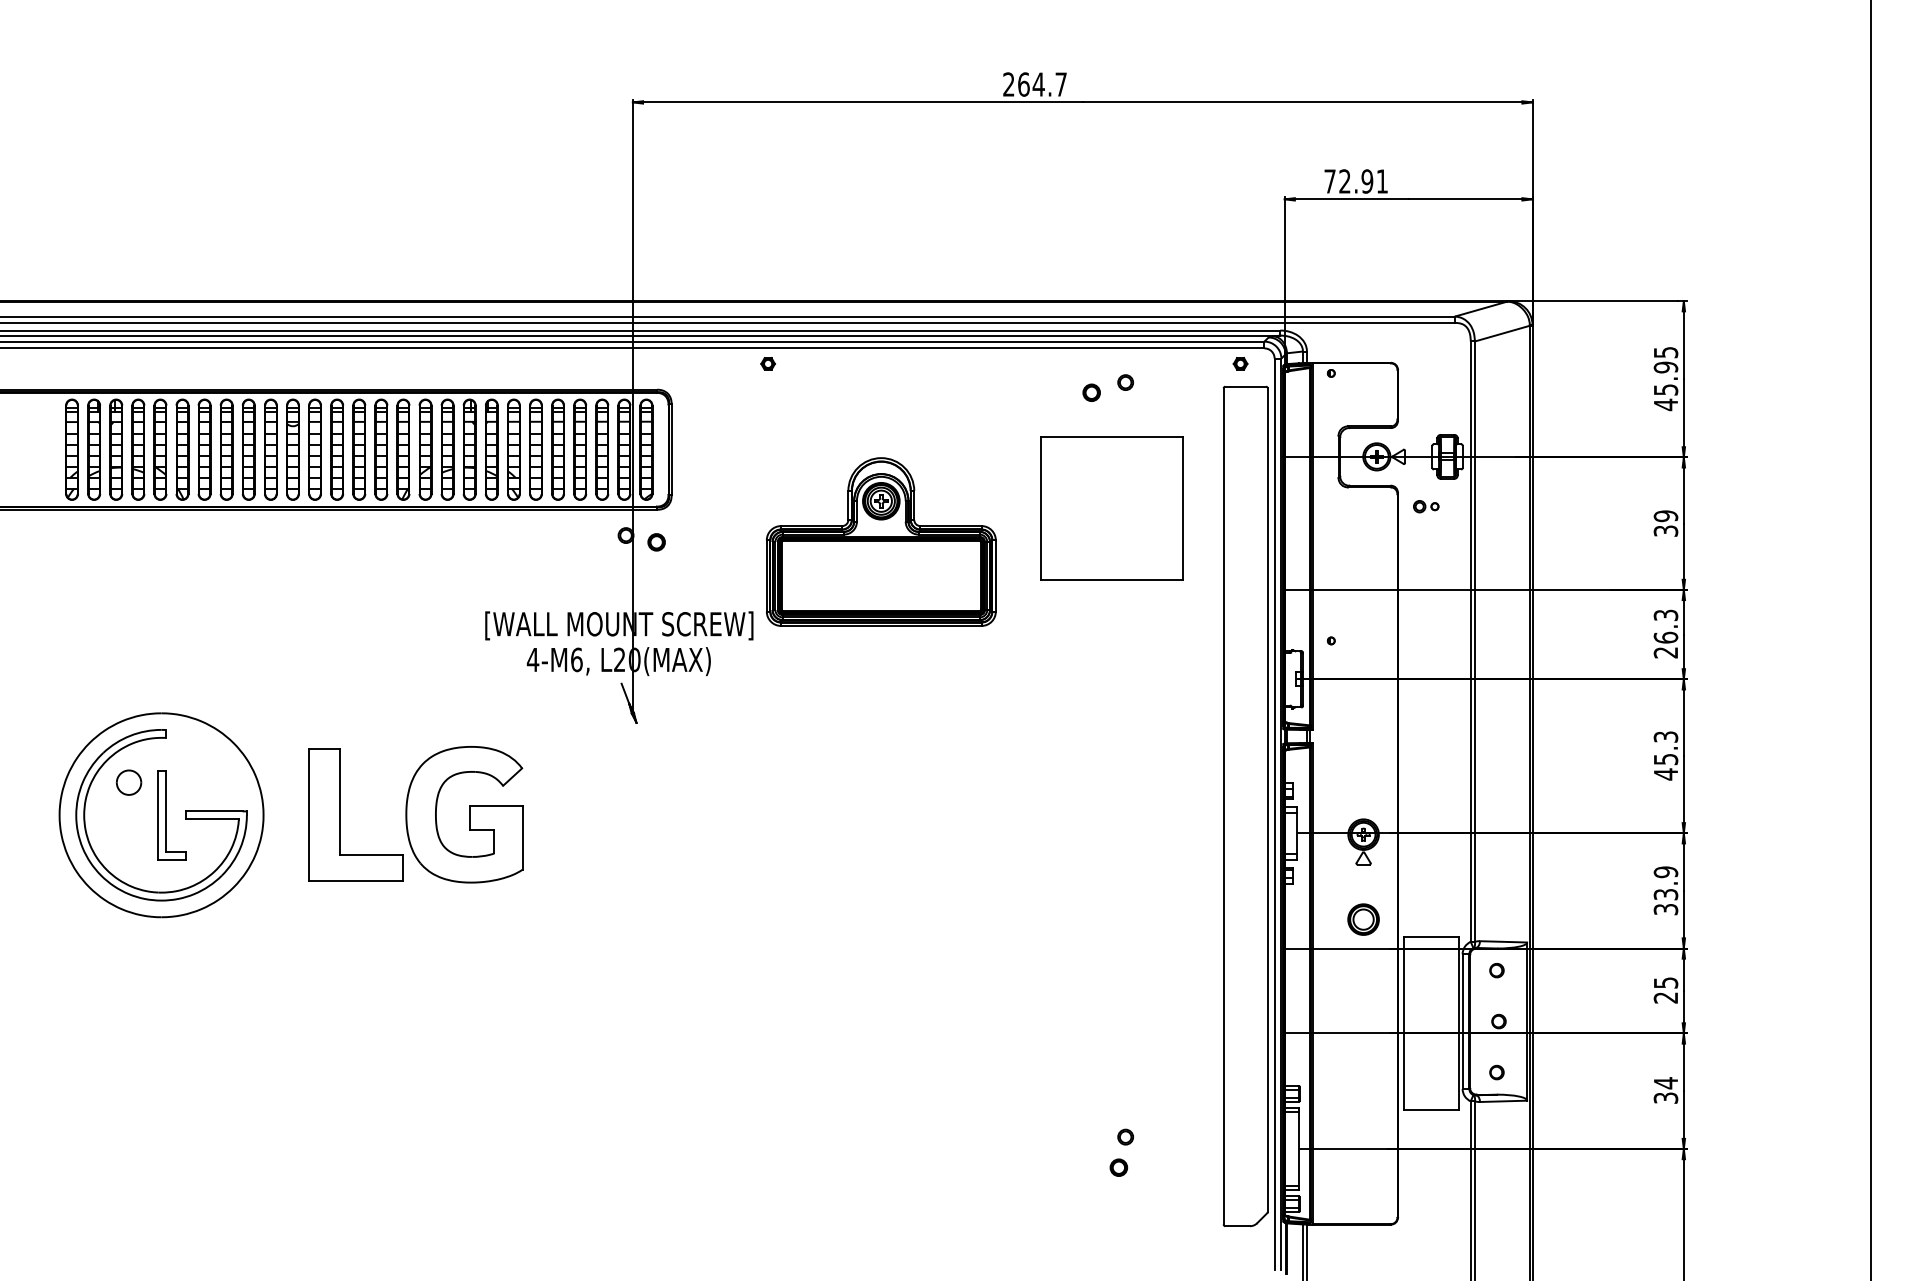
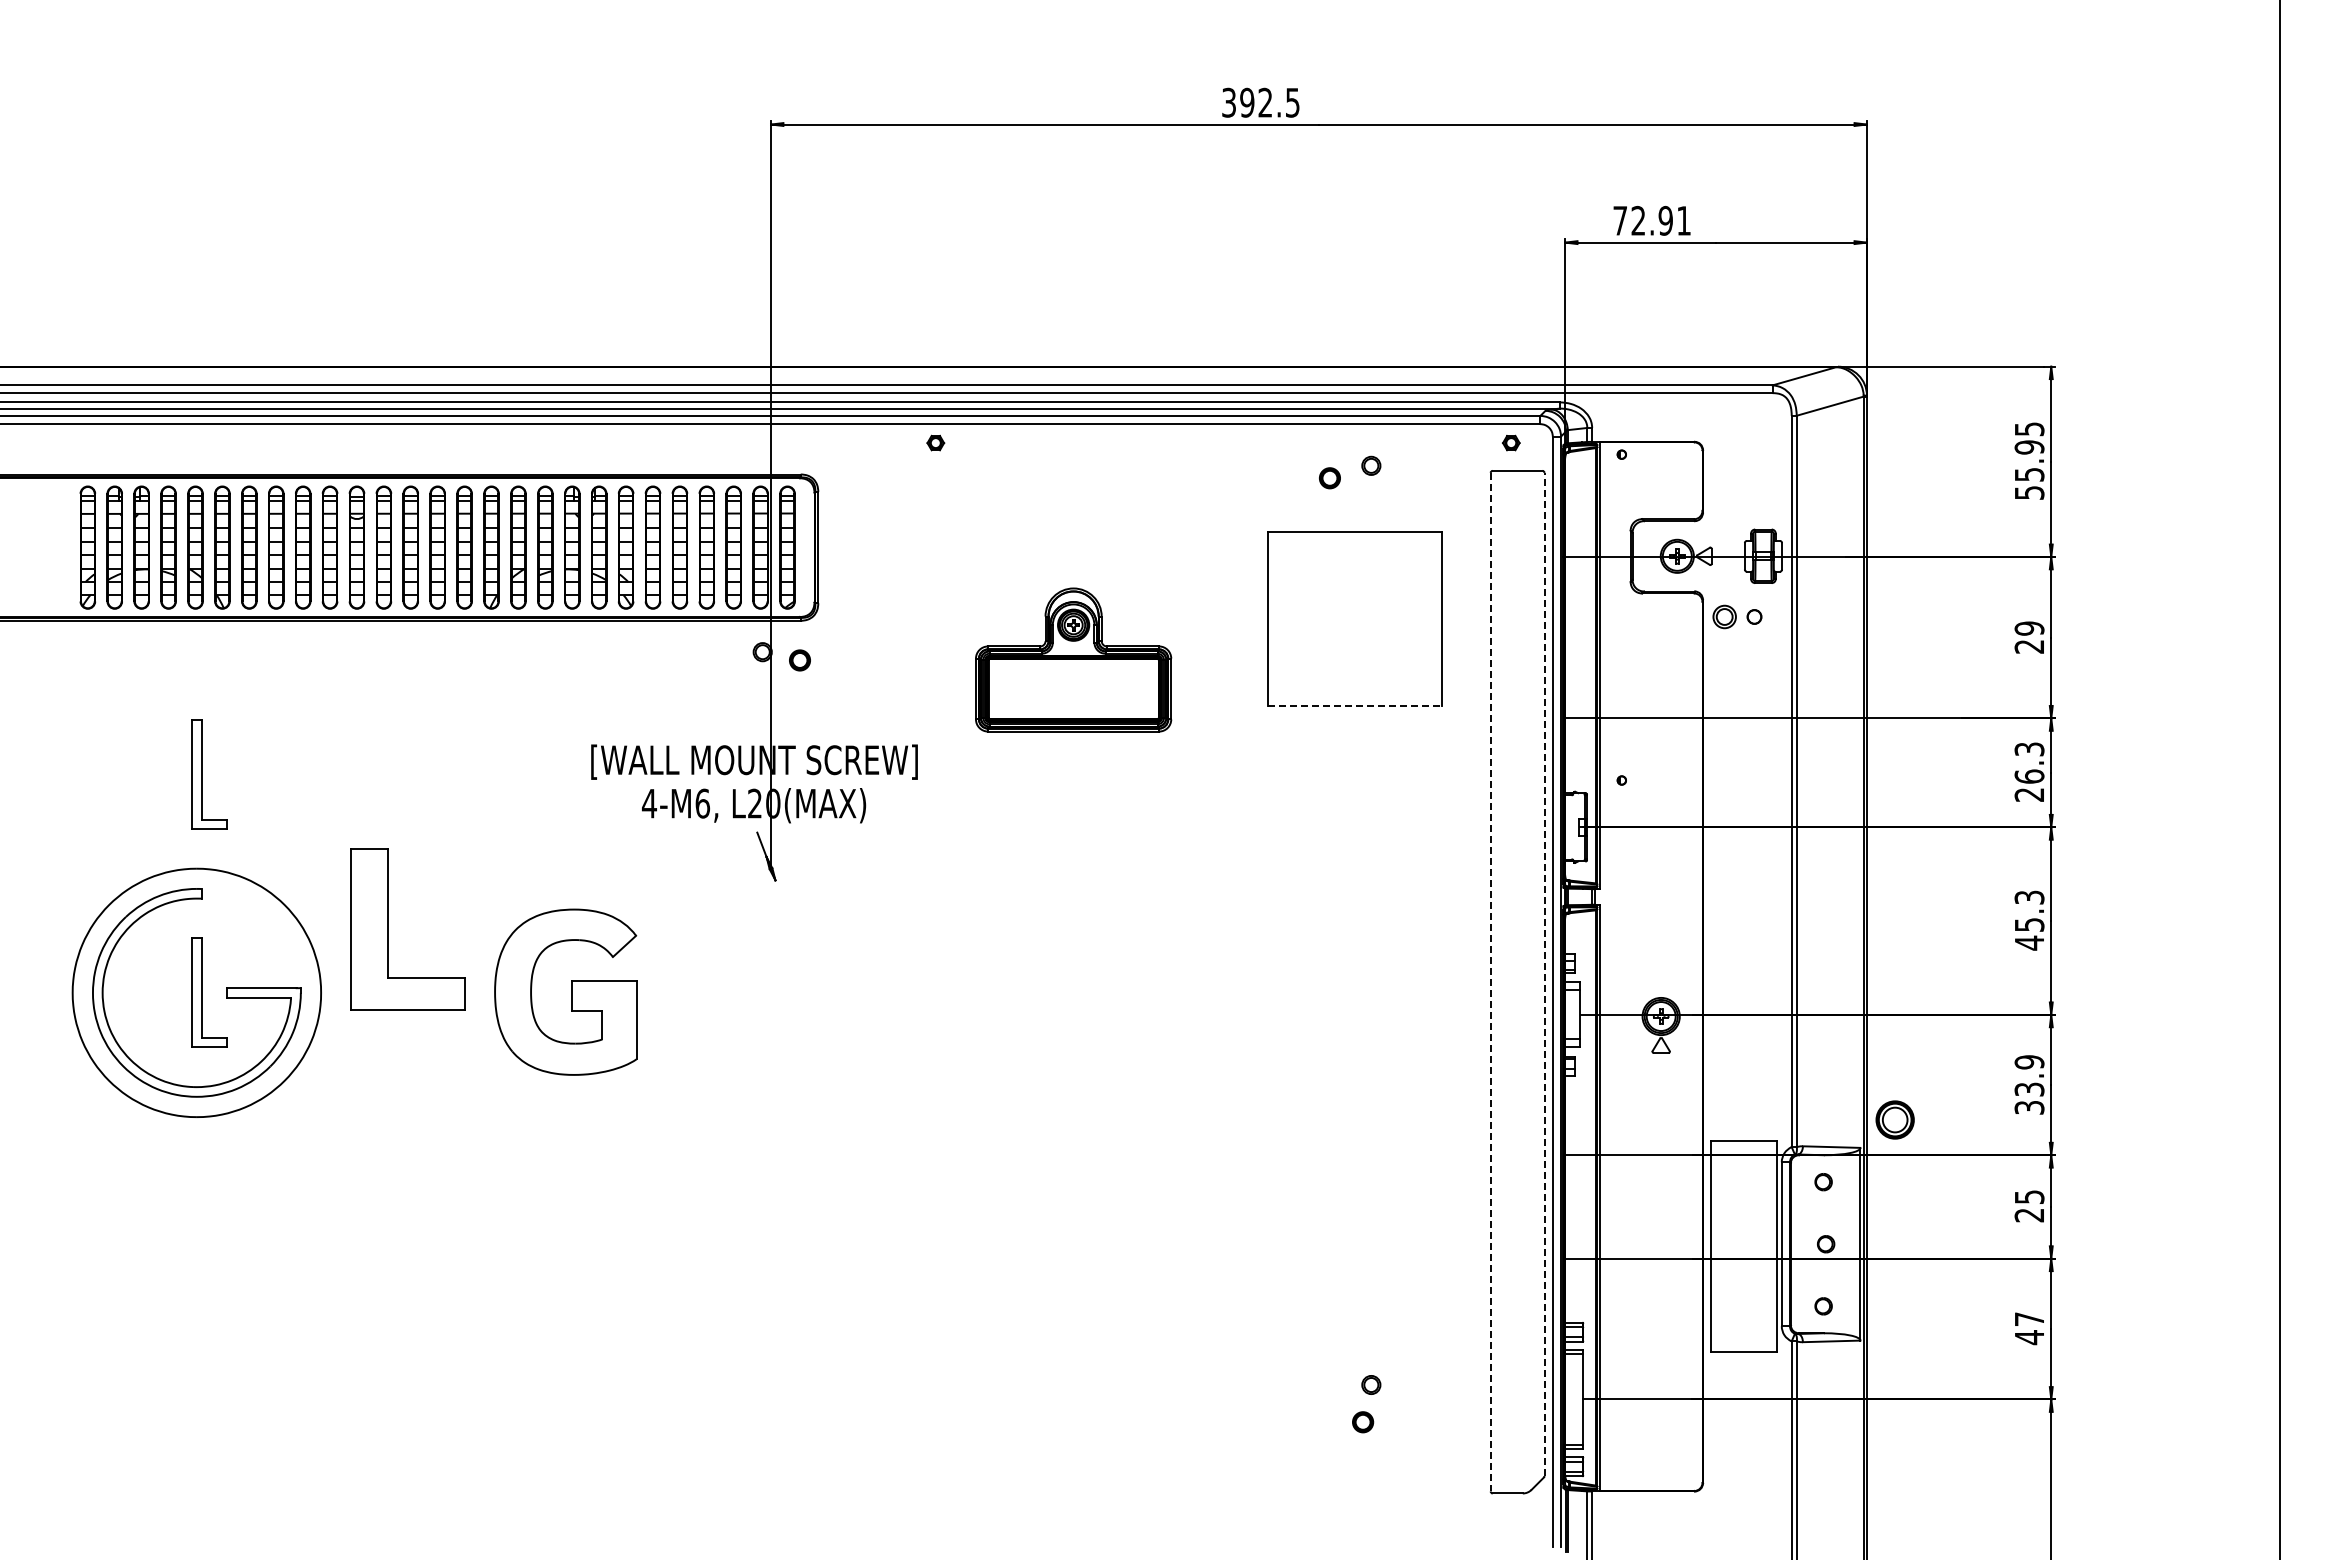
text: (1034, 84) -> (1260, 102), 264.7 -> 392.5
text: (1665, 404) -> (2029, 492), 45.95 -> 55.95
part: (1426, 506) -> (1737, 616), size x1.6
text: (1665, 530) -> (2029, 646), 39 -> 29
part: (881, 541) -> (1073, 659), size x0.7
line: (1111, 580) -> (1354, 706), solid -> dashed
part: (166, 635) -> (202, 774), added
part: (128, 782) -> (156, 952), removed
line: (1267, 800) -> (1544, 974), solid -> dashed
line: (1223, 806) -> (1490, 982), solid -> dashed
part: (340, 814) -> (388, 929), moved
part: (1363, 919) -> (1894, 1119), moved
text: (1665, 1090) -> (2029, 1328), 34 -> 47

